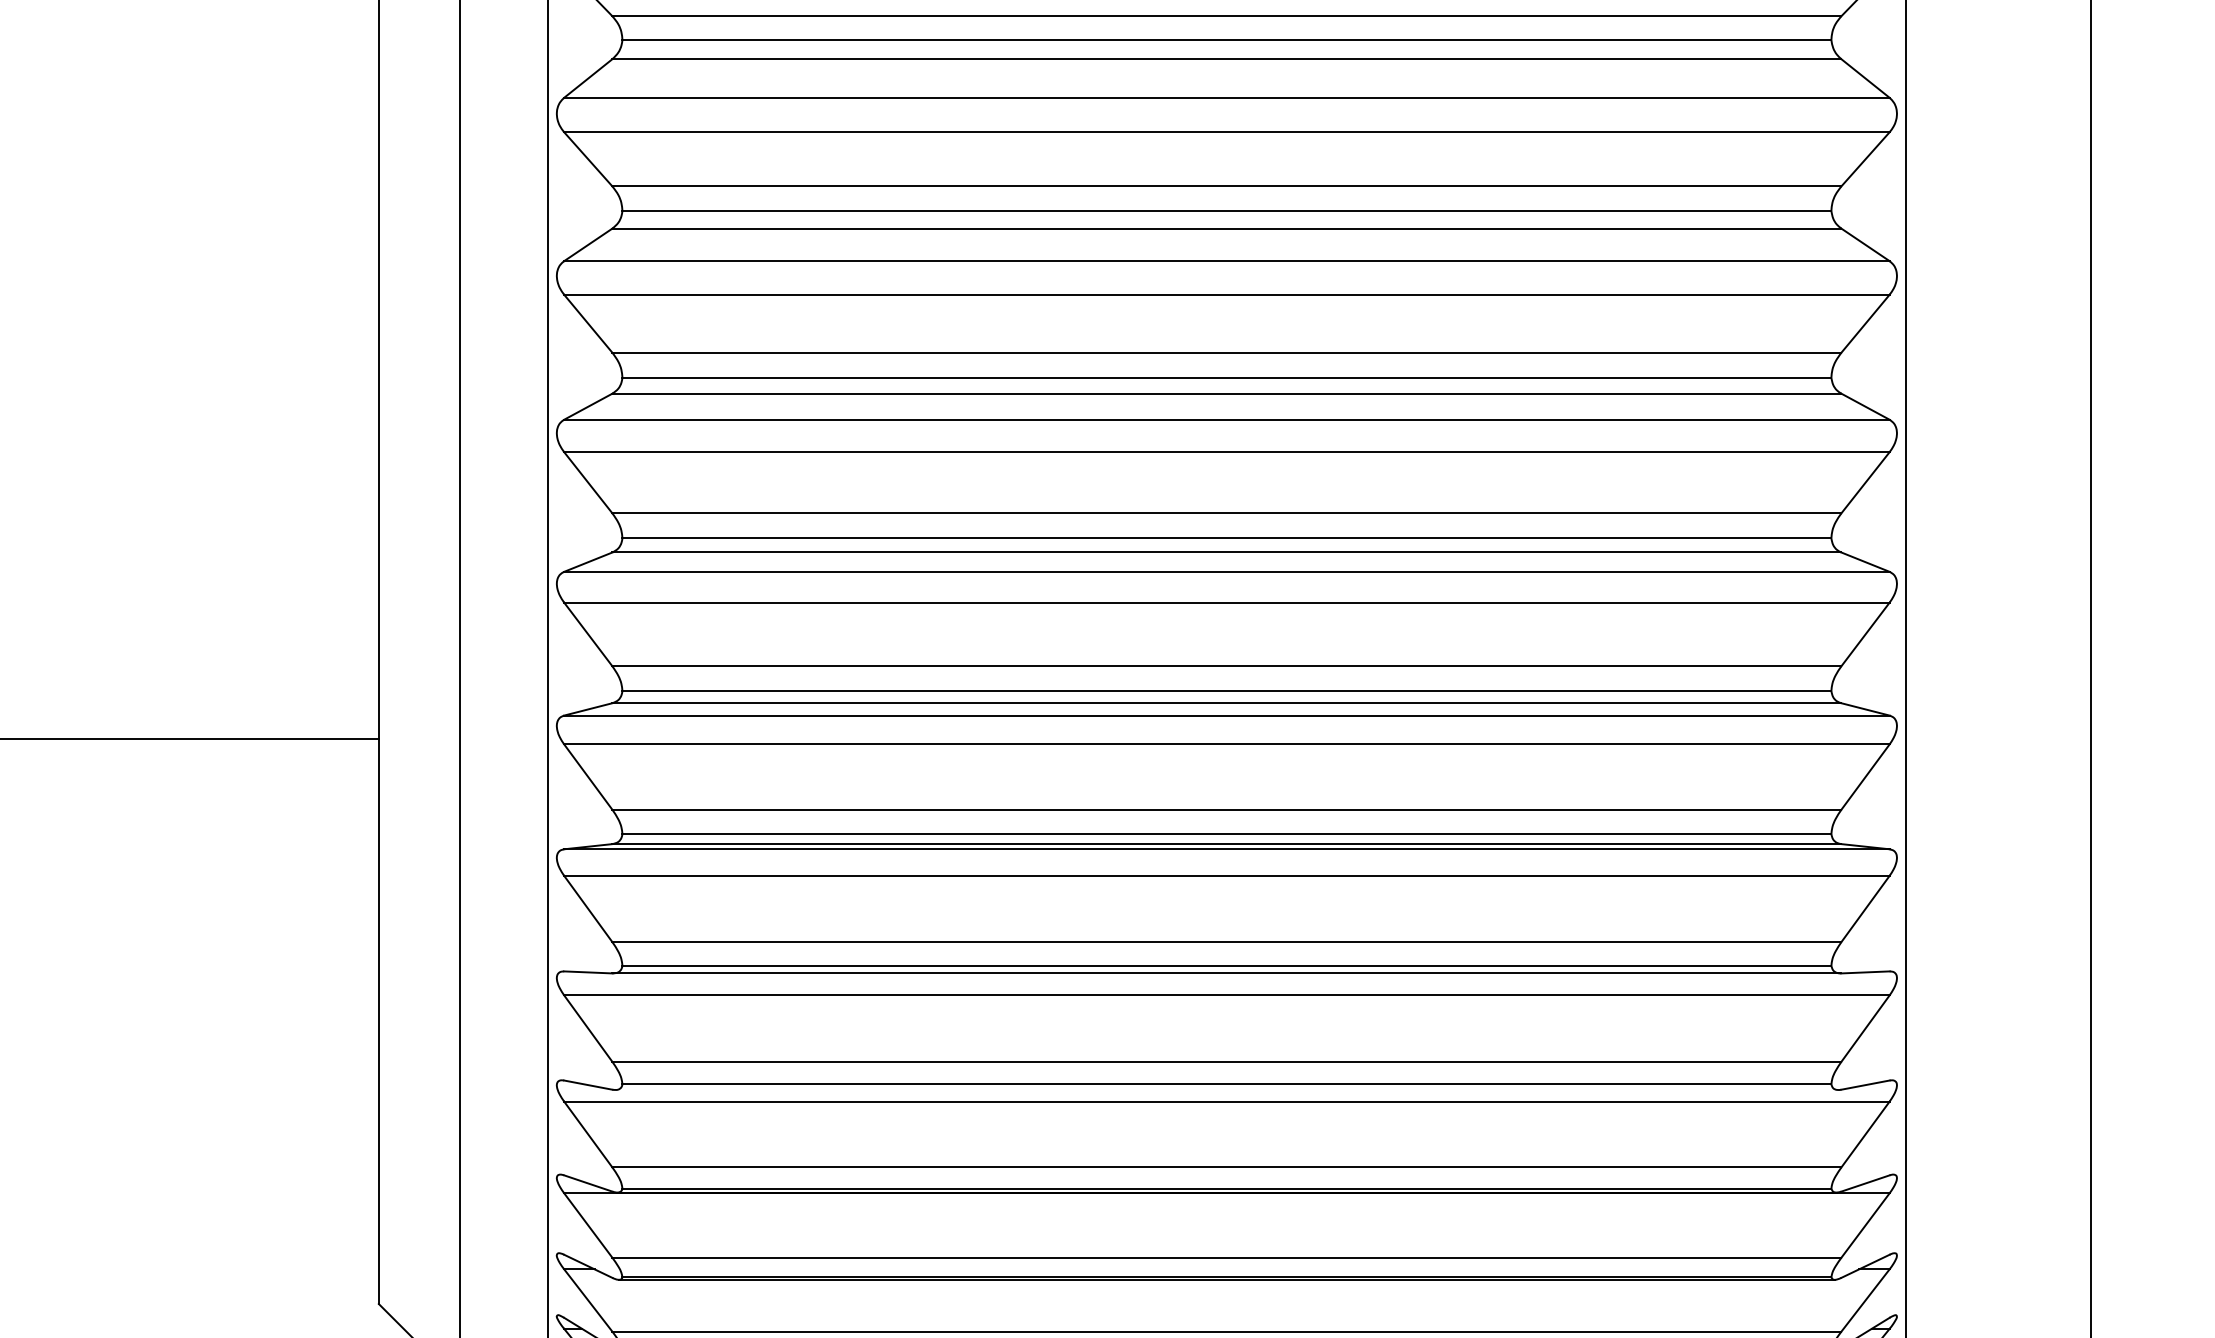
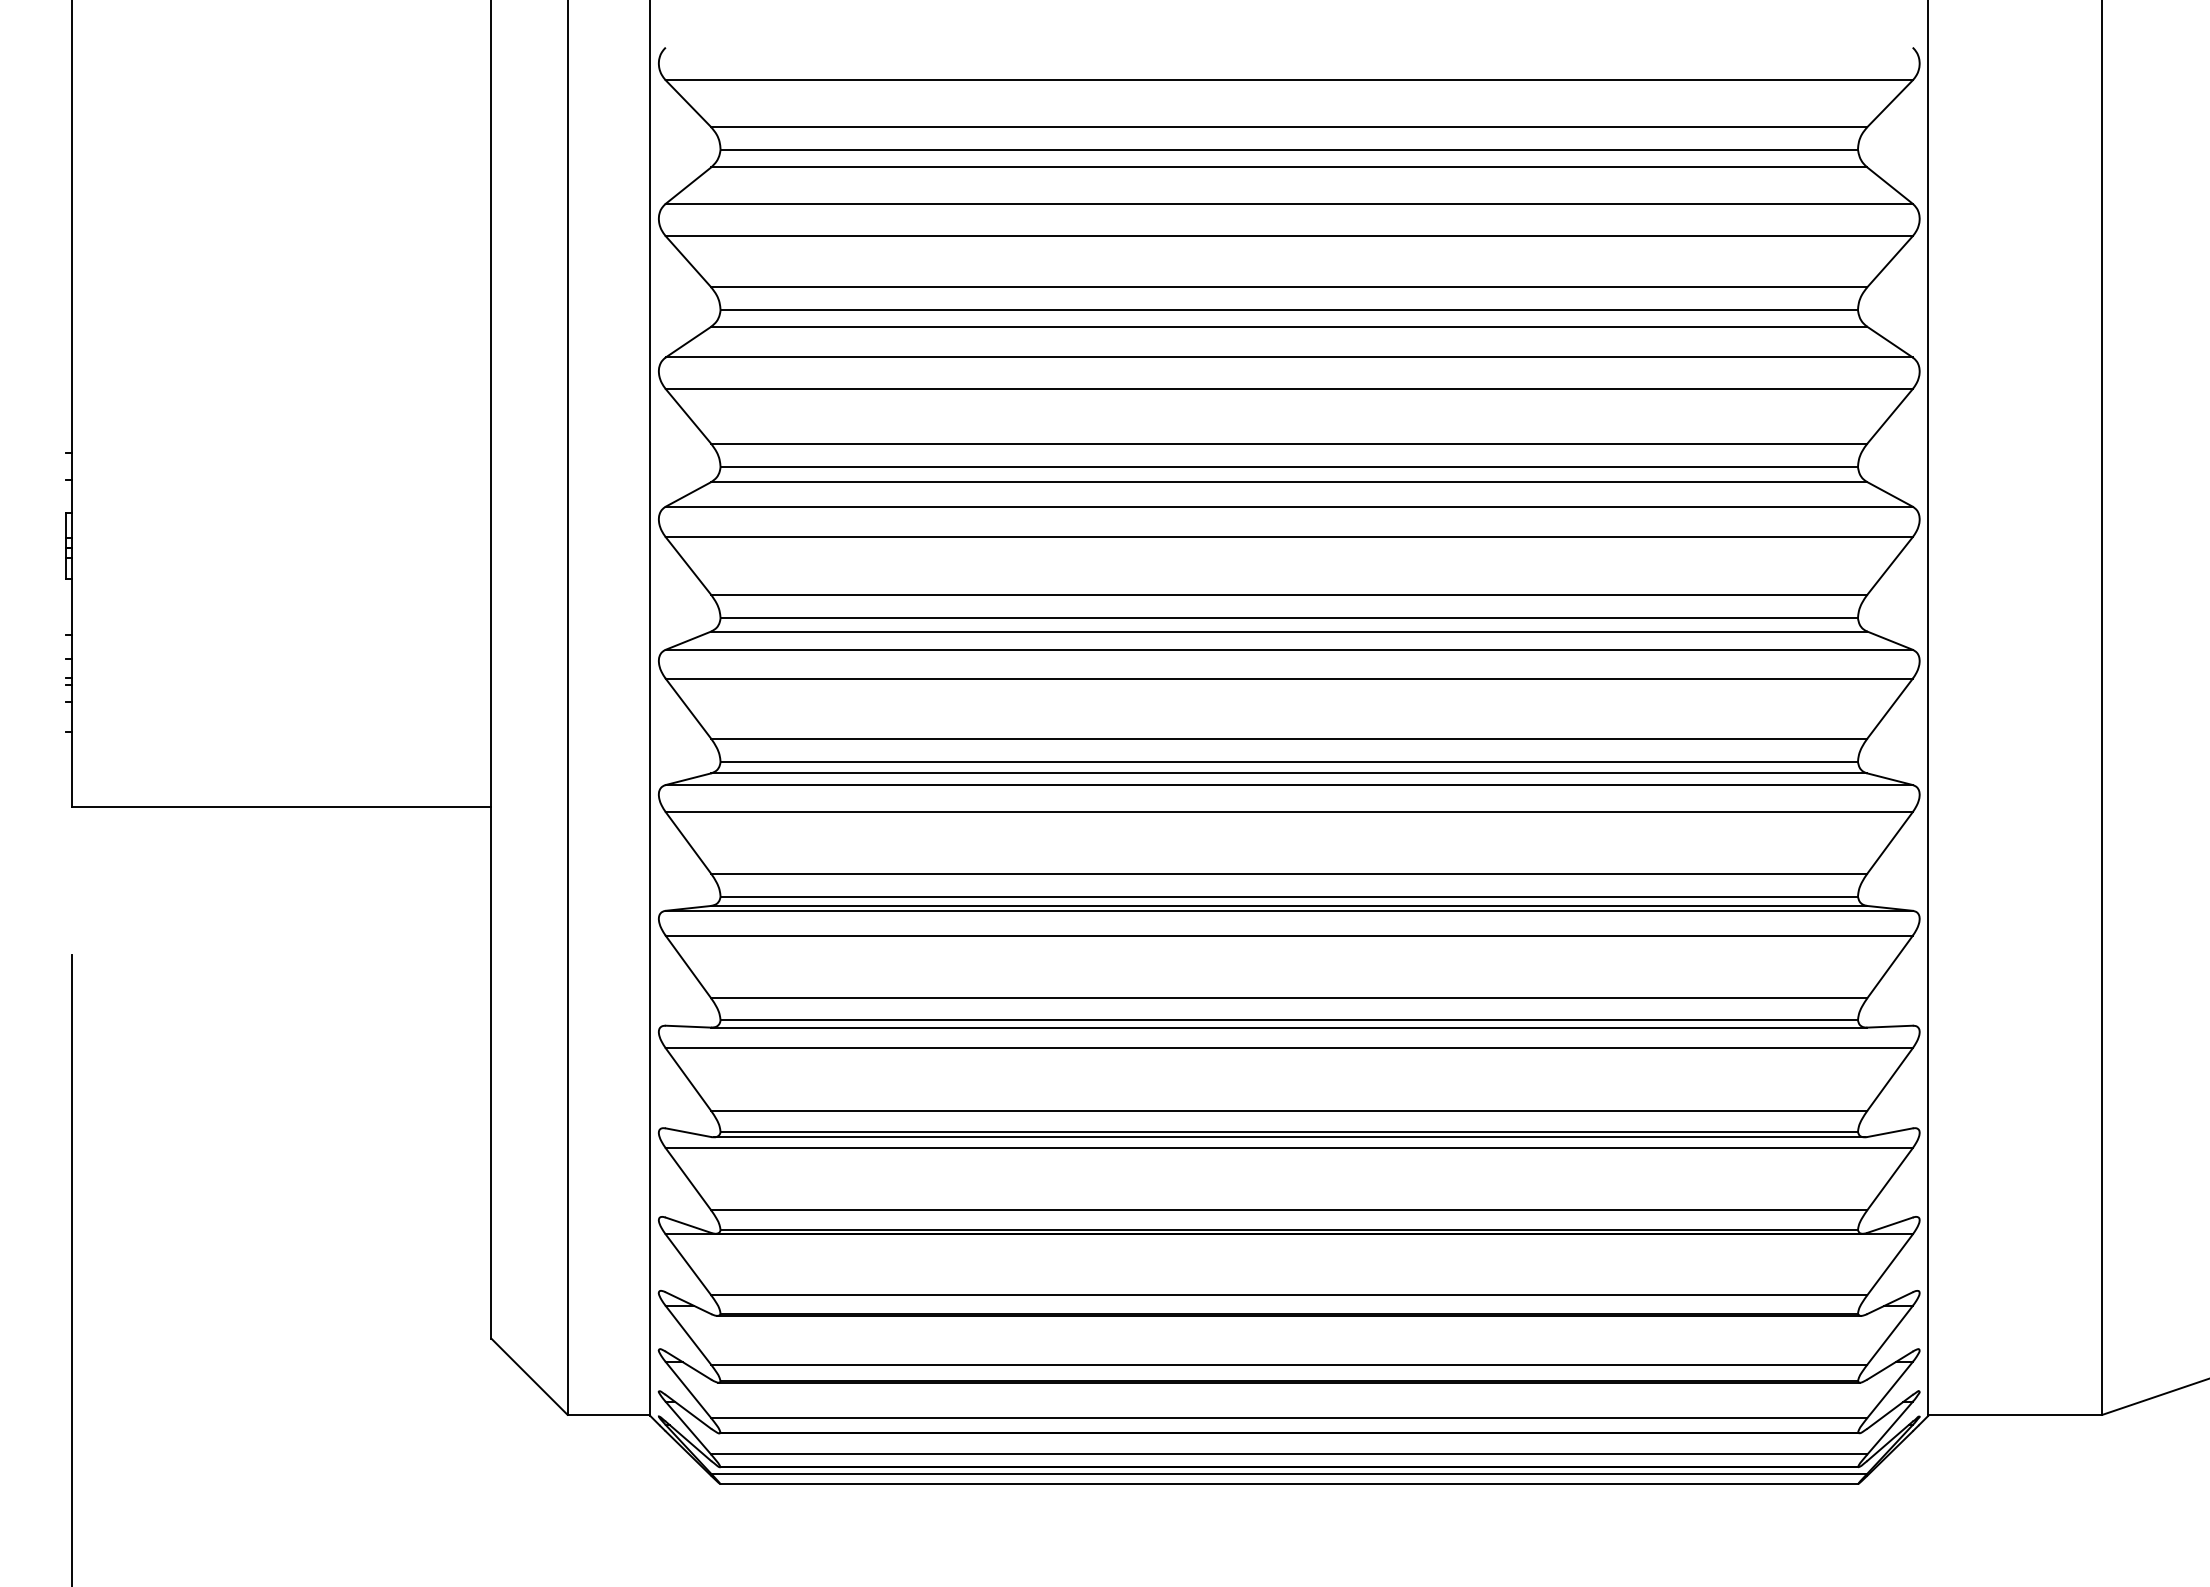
line: (1226, 1090) -> (1288, 1137), added

